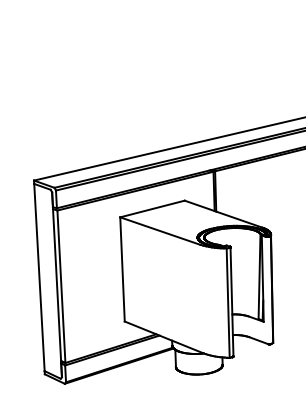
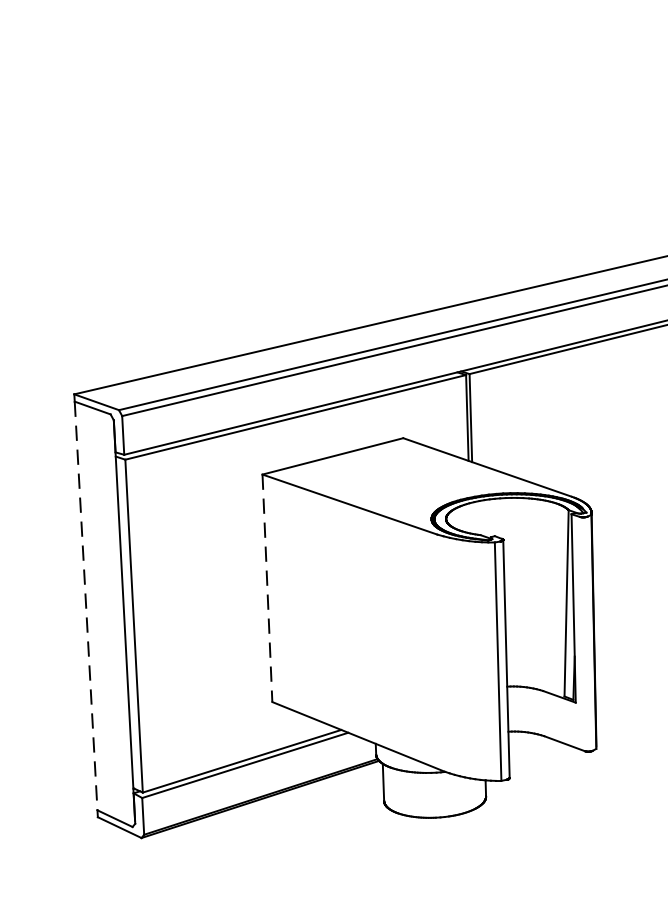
line: (122, 269) -> (267, 588), solid -> dashed
line: (39, 277) -> (86, 605), solid -> dashed

